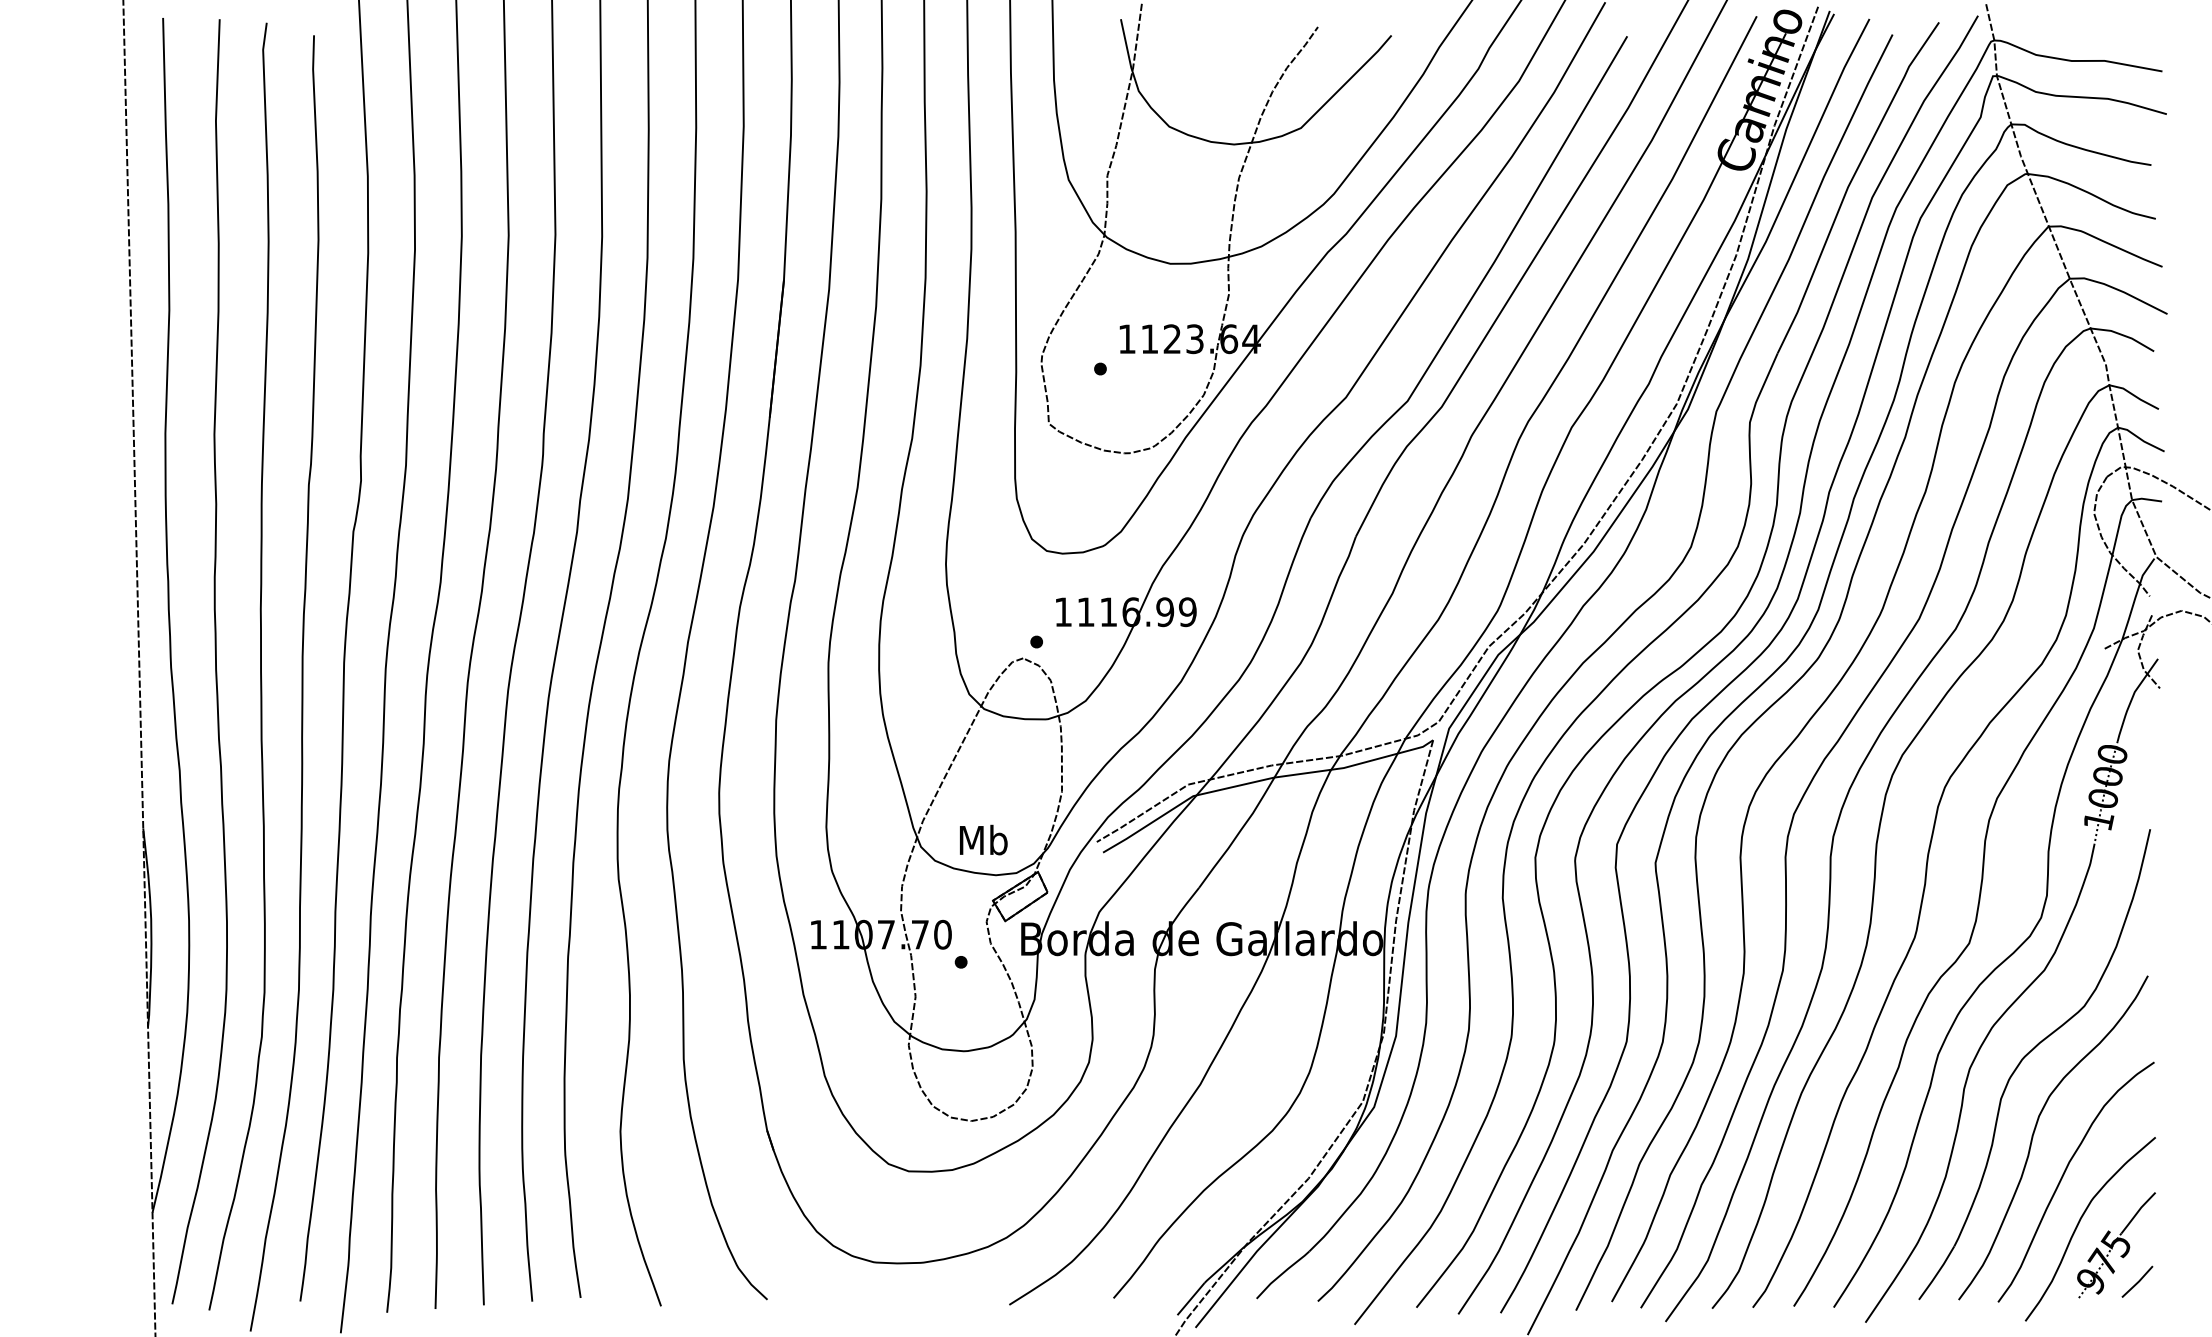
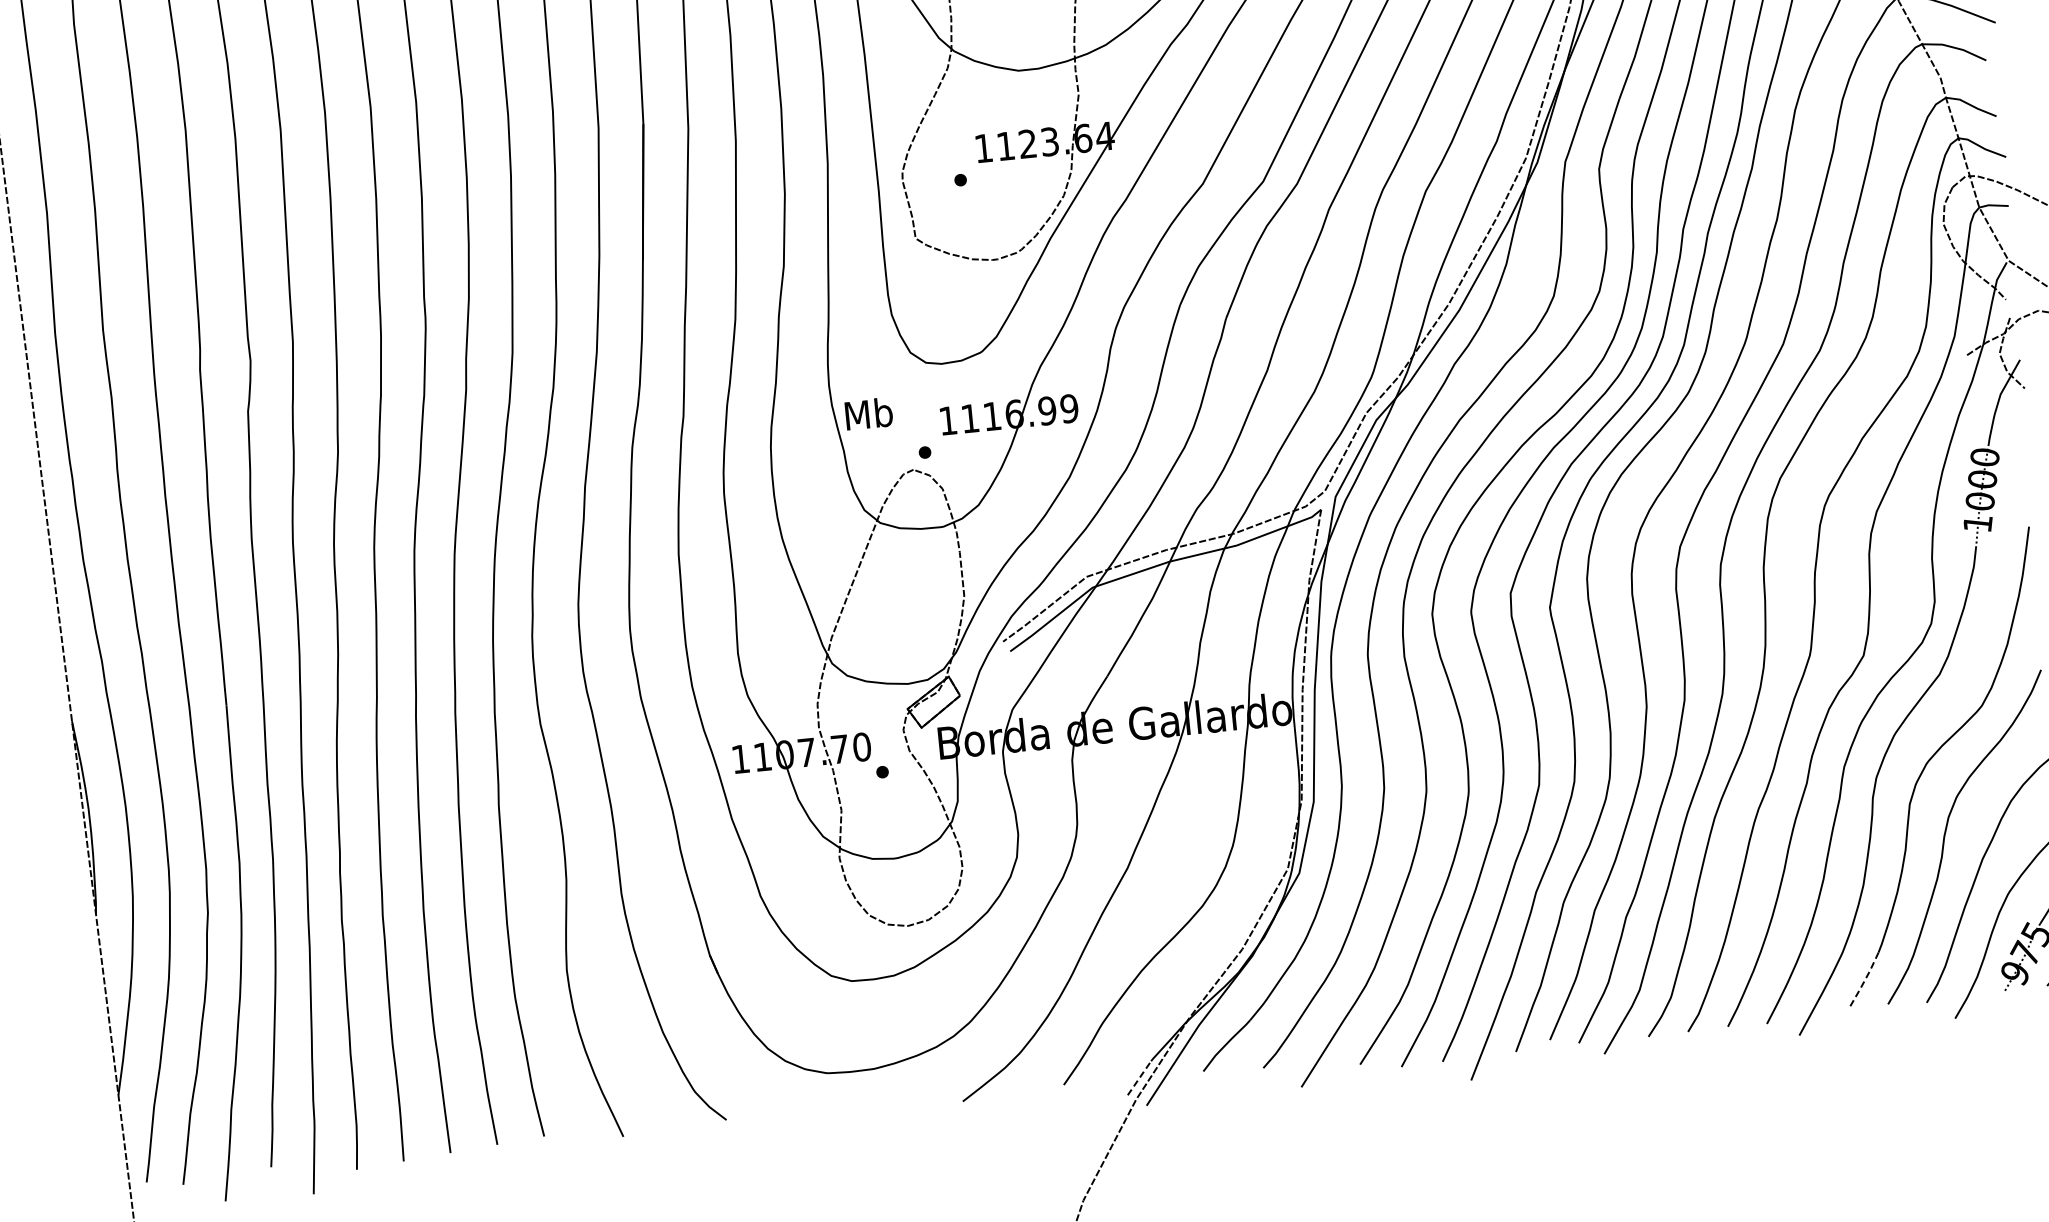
text: (983, 839) -> (868, 413), moved
line: (1937, 1273) -> (1864, 980), solid -> dashed
line: (1191, 1298) -> (1139, 1077), solid -> dashed

